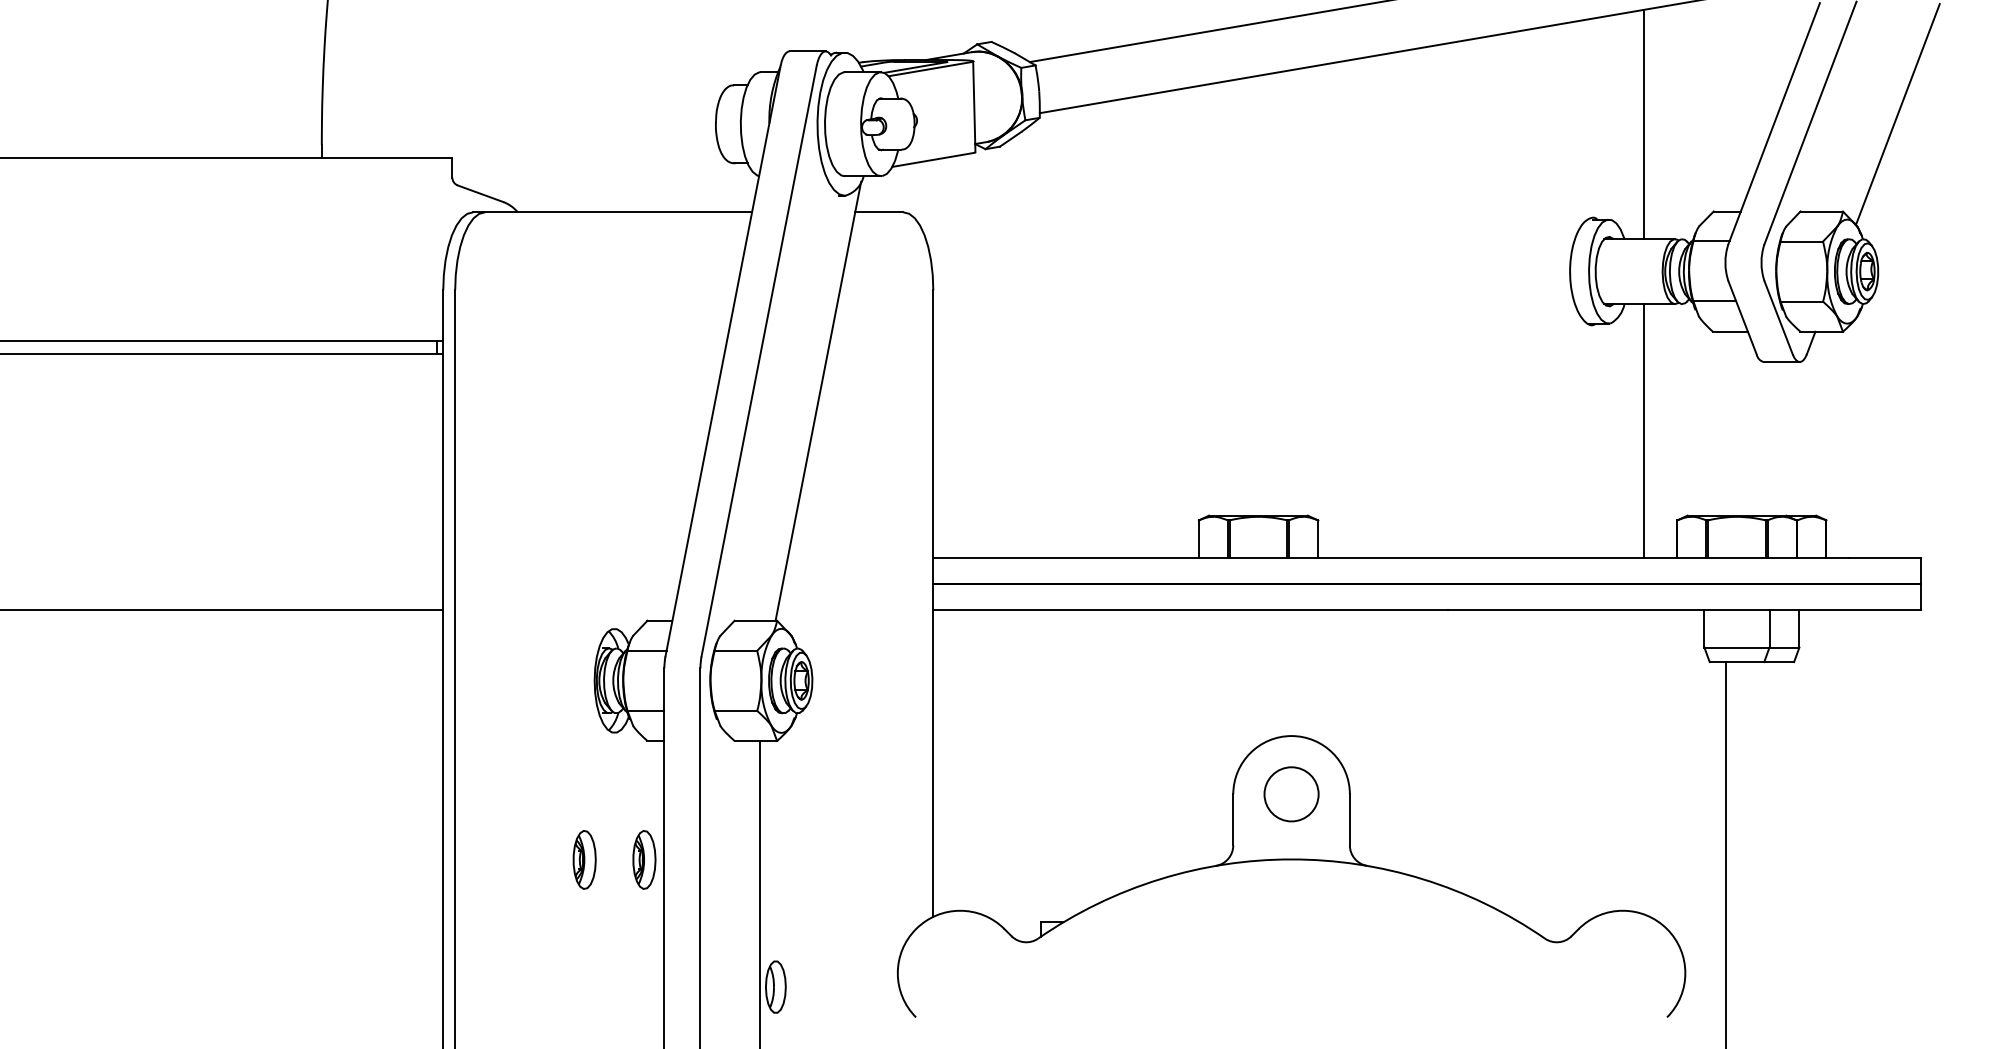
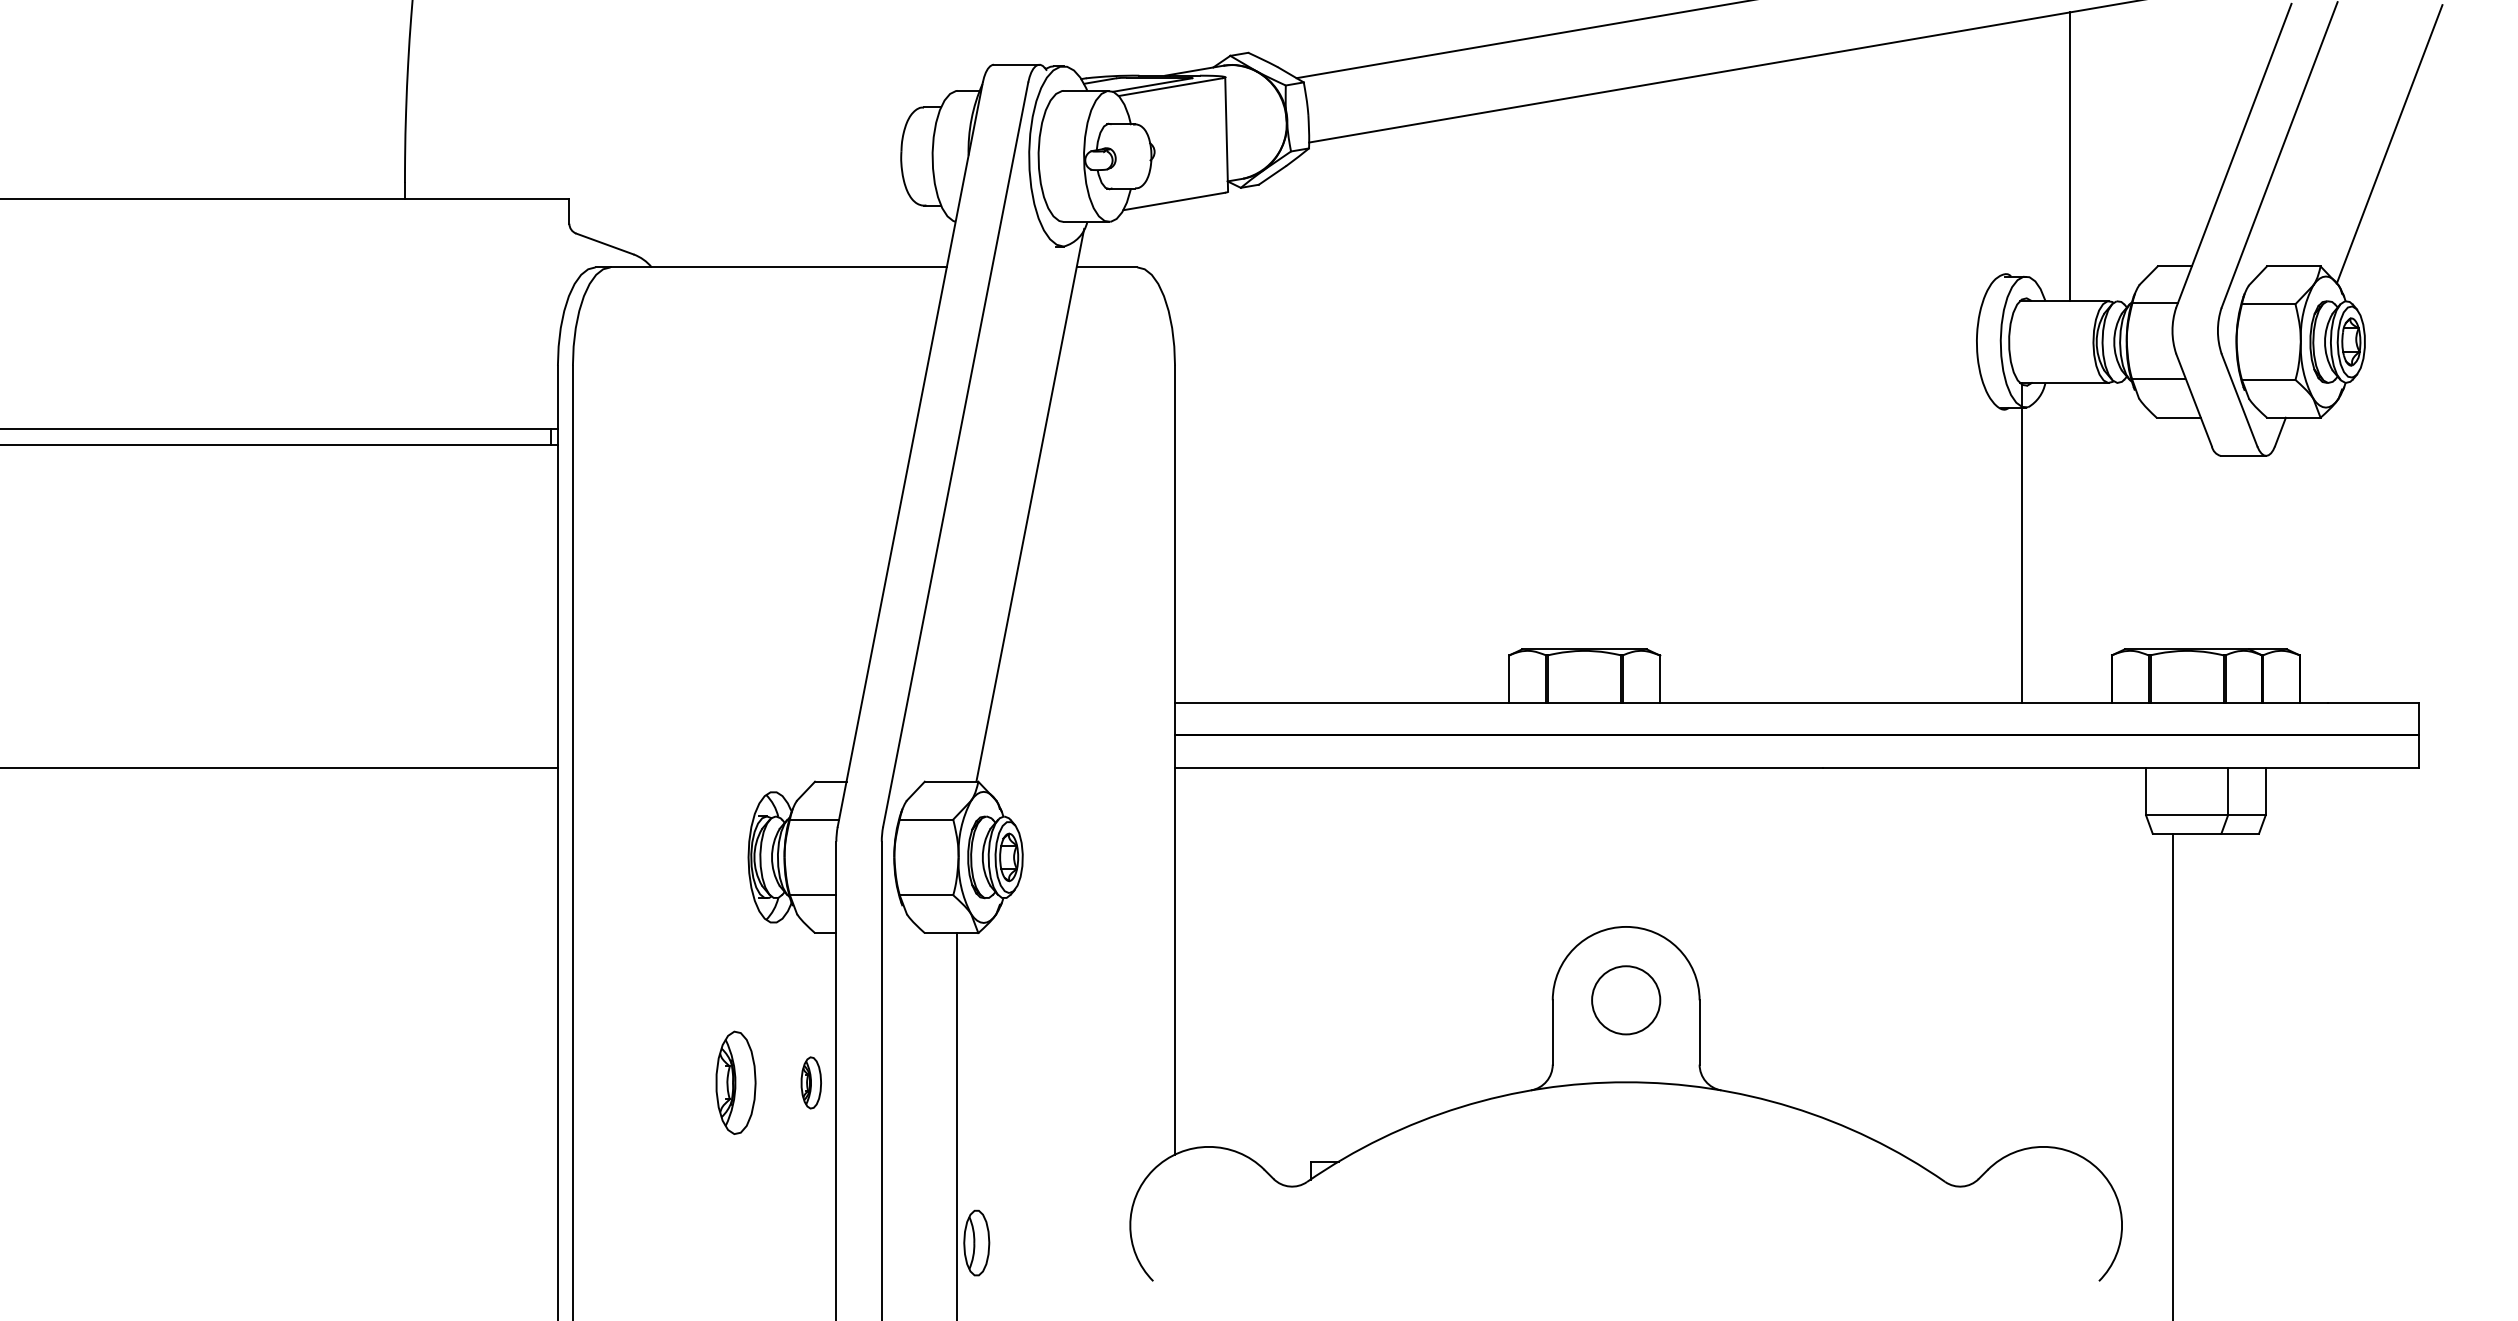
line: (1643, 430) -> (2021, 542), moved
part: (584, 859) -> (735, 1082), size x1.4
part: (644, 859) -> (811, 1082), size x0.7

